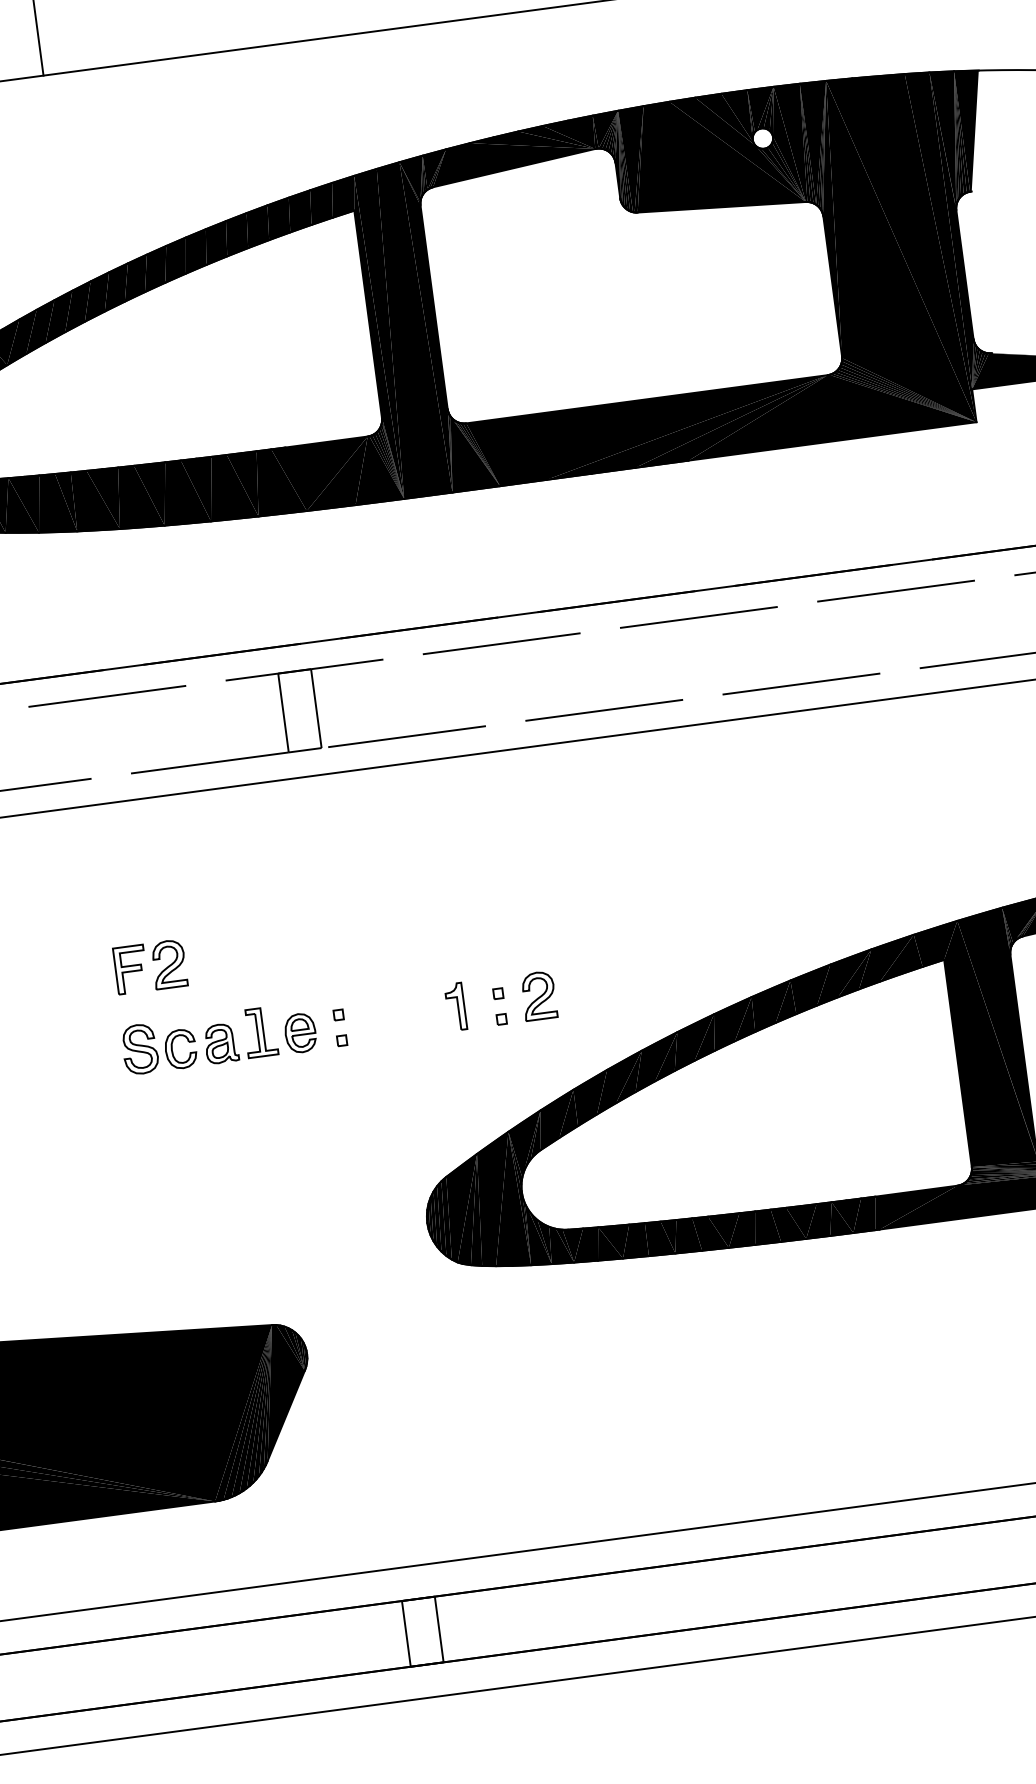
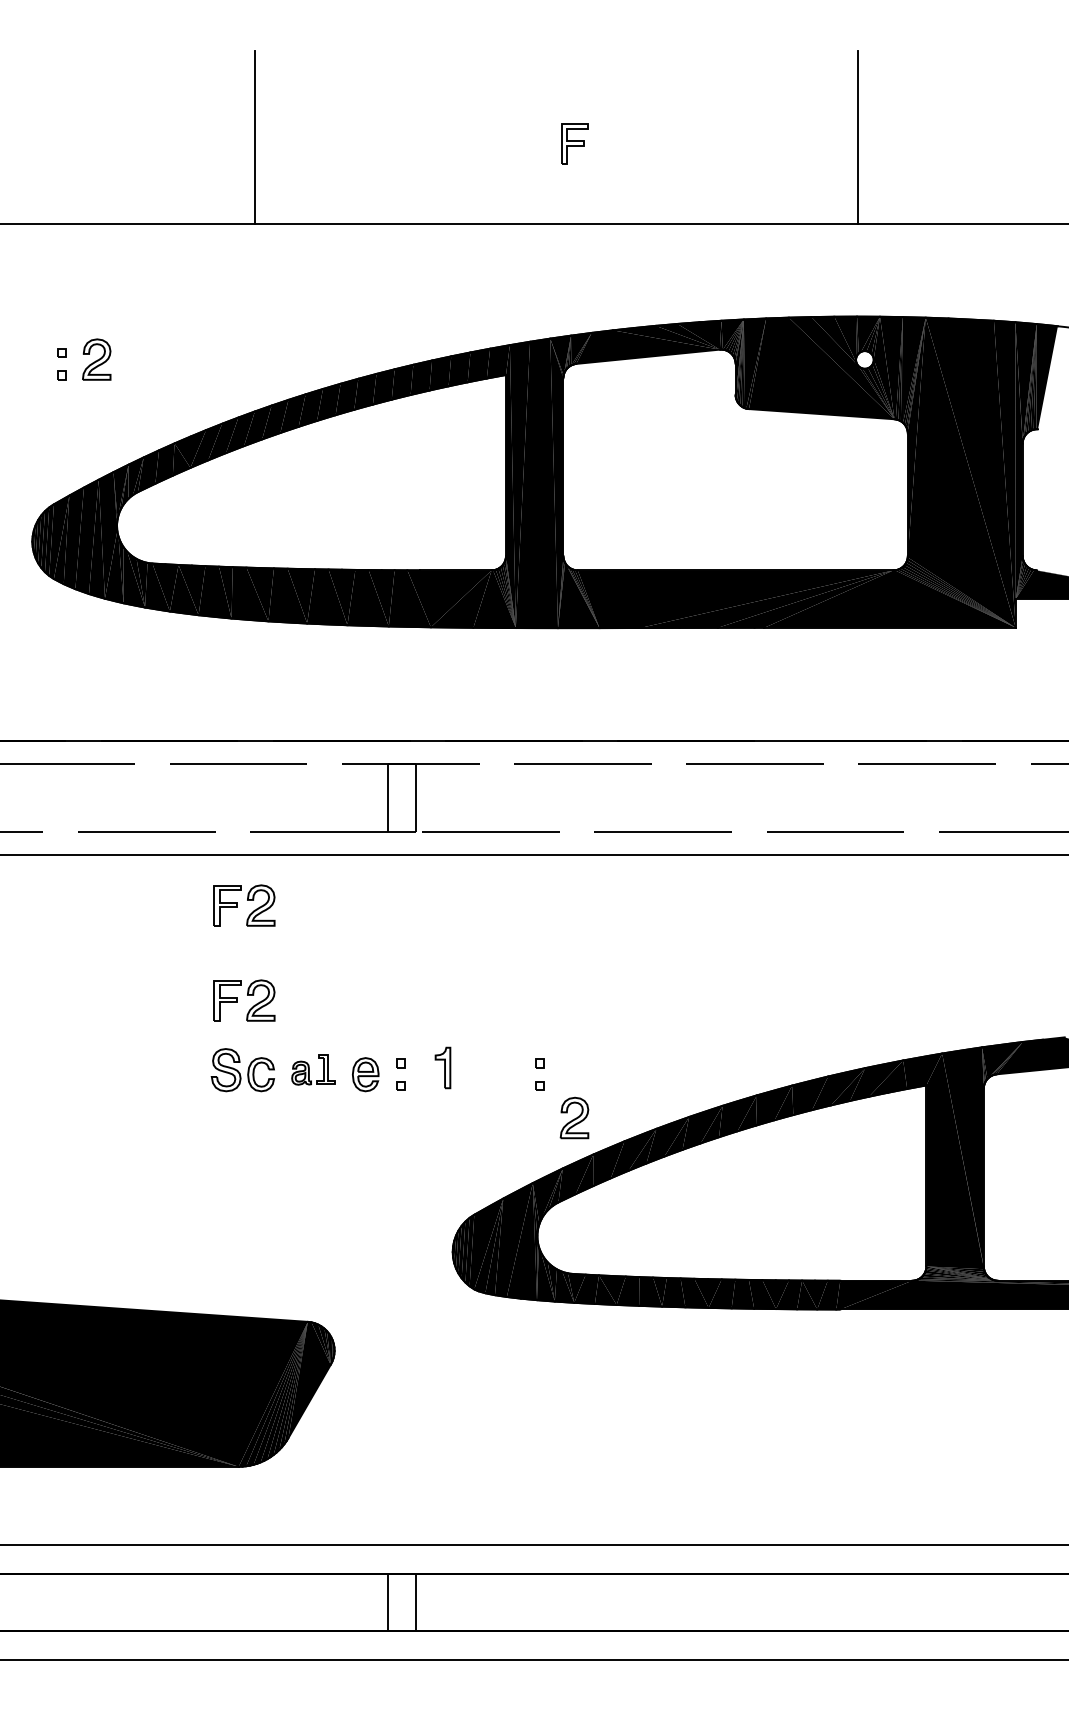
part: (135, 858) -> (244, 905), added
part: (538, 995) -> (574, 1117), moved
part: (455, 1006) -> (442, 1067), moved
part: (239, 1035) -> (313, 1069), size x0.7

